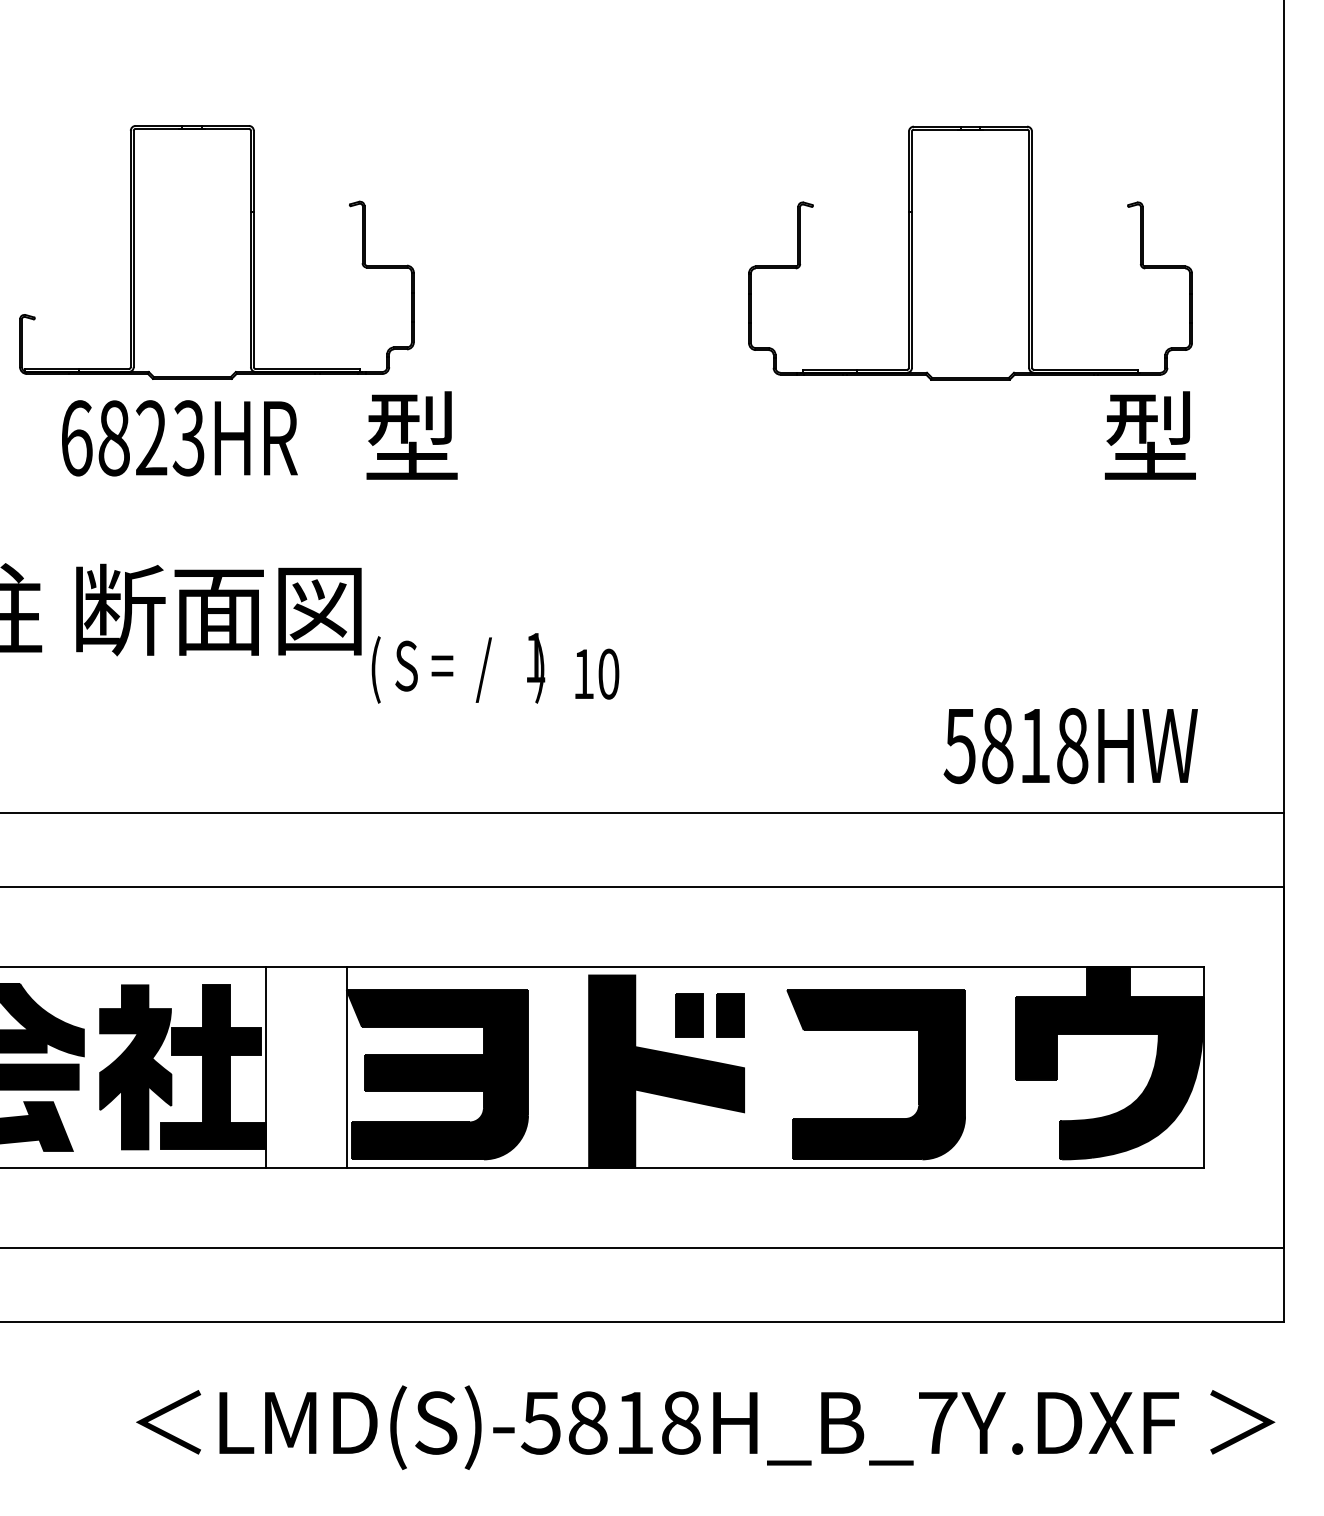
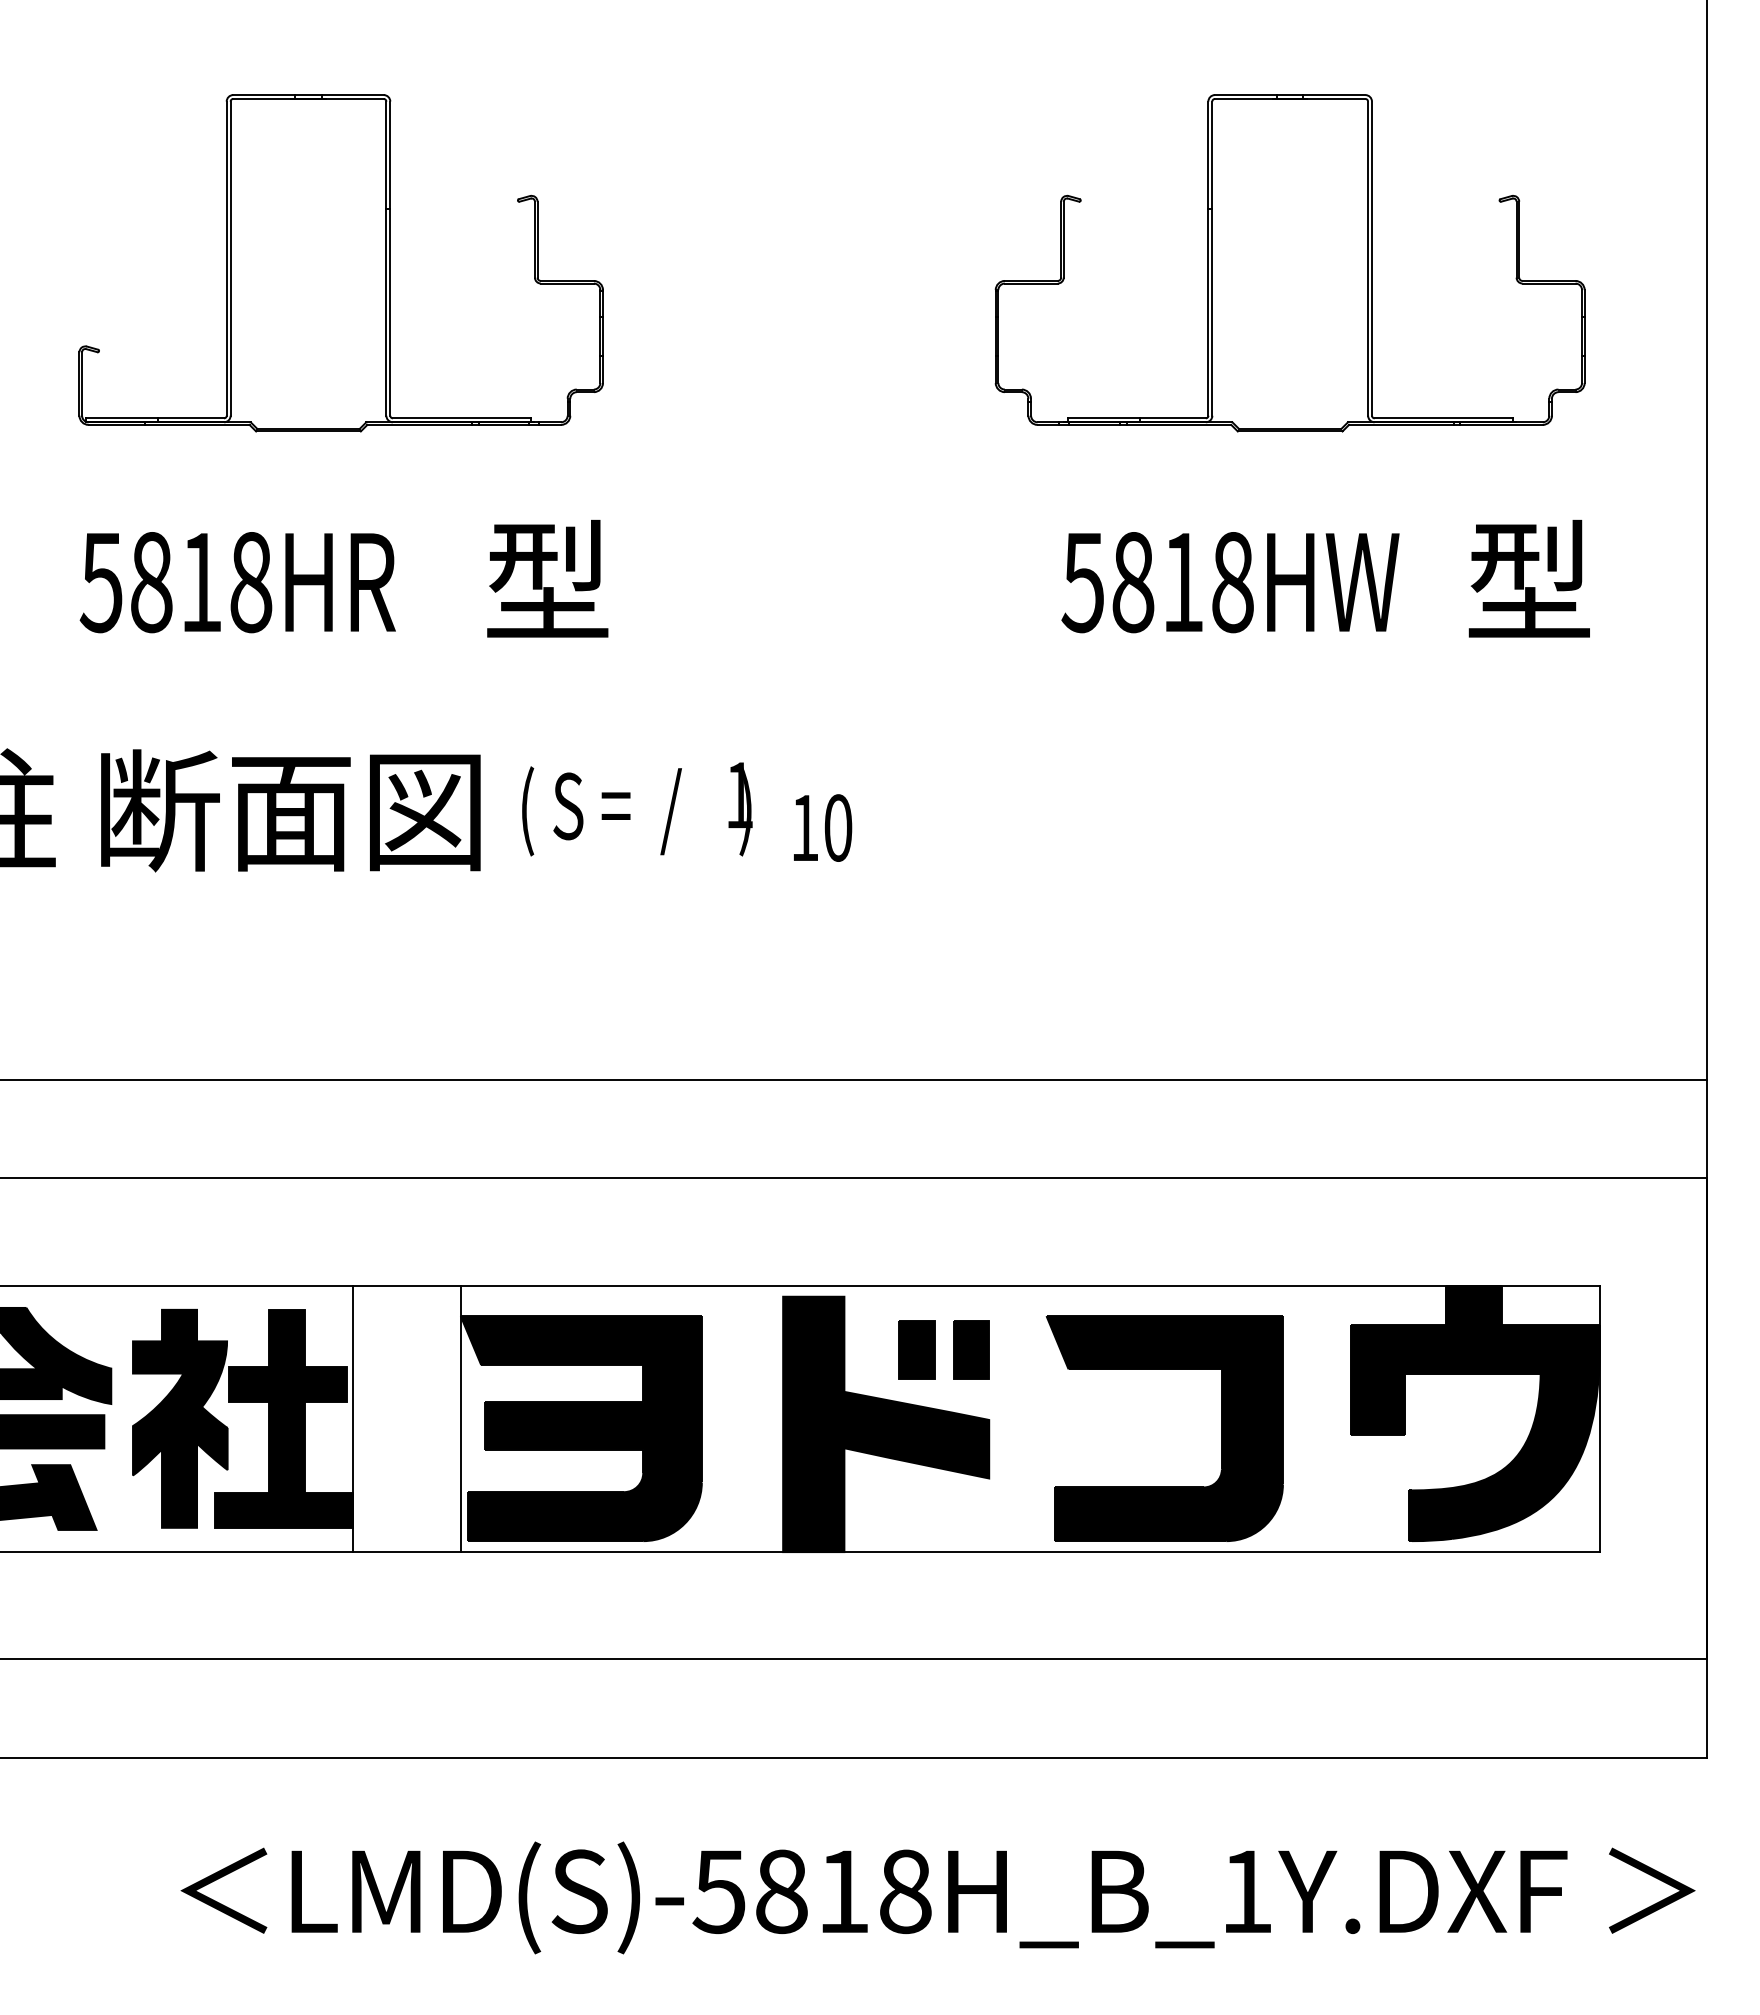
part: (216, 252) -> (340, 263), moved
part: (969, 253) -> (1289, 263), moved
text: (132, 438) -> (175, 582), 6823HR -> 5818HR
text: (458, 668) -> (637, 809), moved
text: (597, 673) -> (823, 827), moved
text: (1070, 745) -> (1230, 582), moved
text: (937, 1422) -> (1246, 1891), LMD(S)-5818H_B_7Y.DXF -> LMD(S)-5818H_B_1Y.DXF

